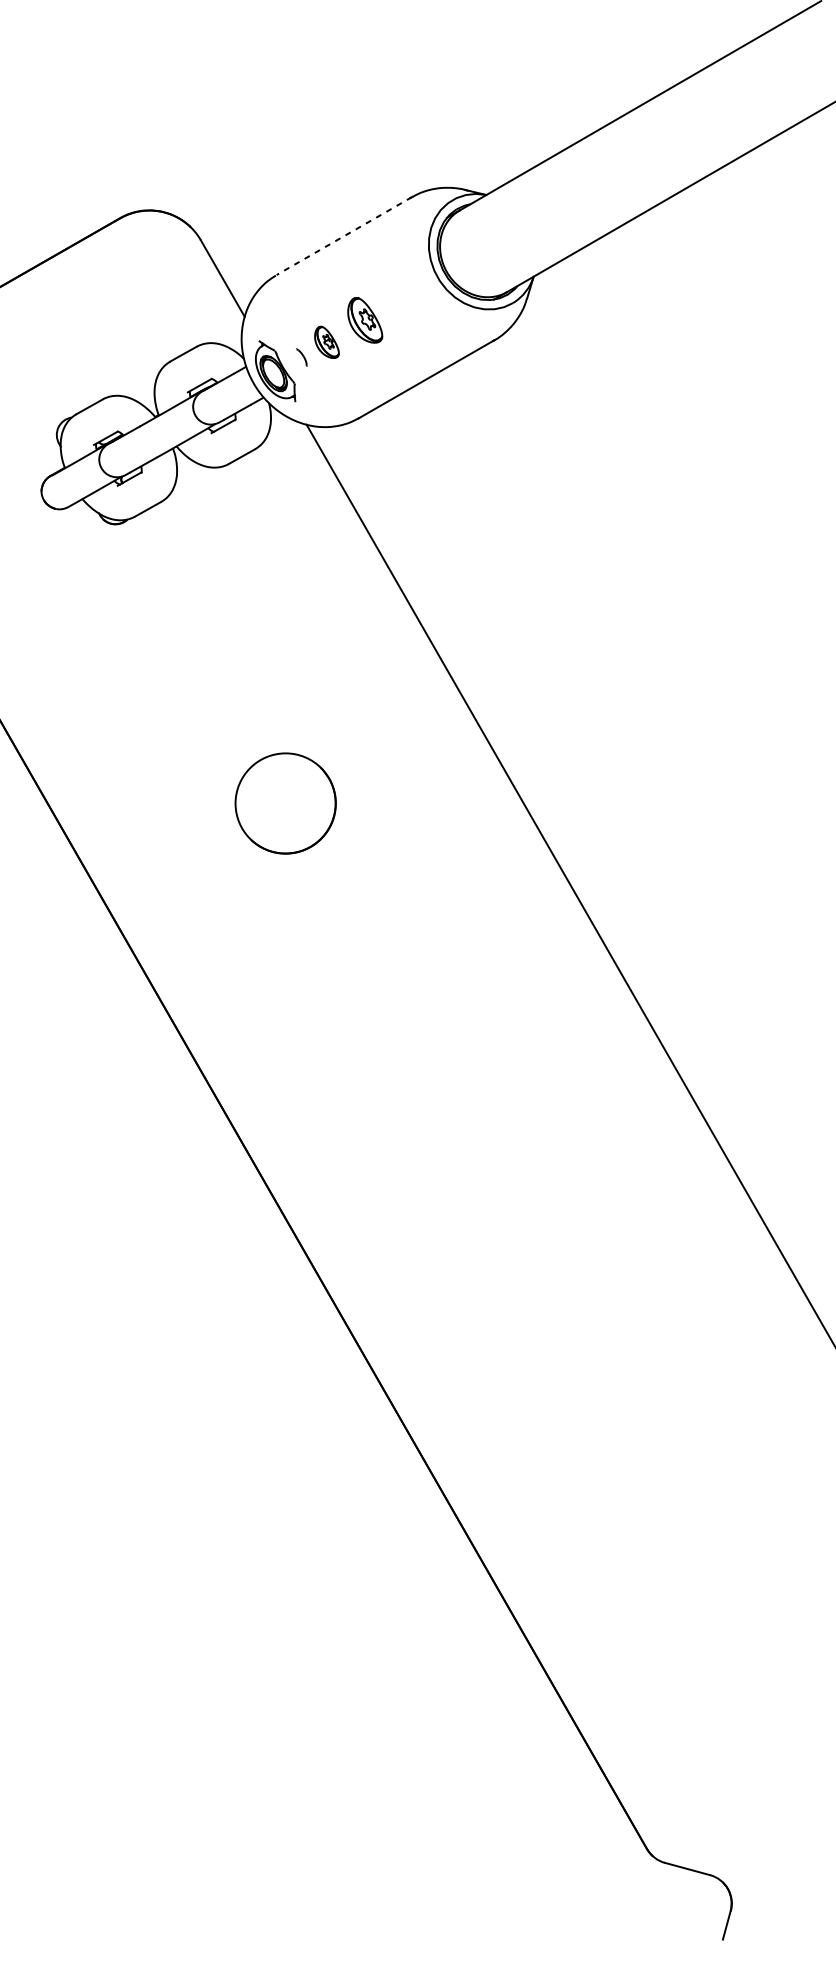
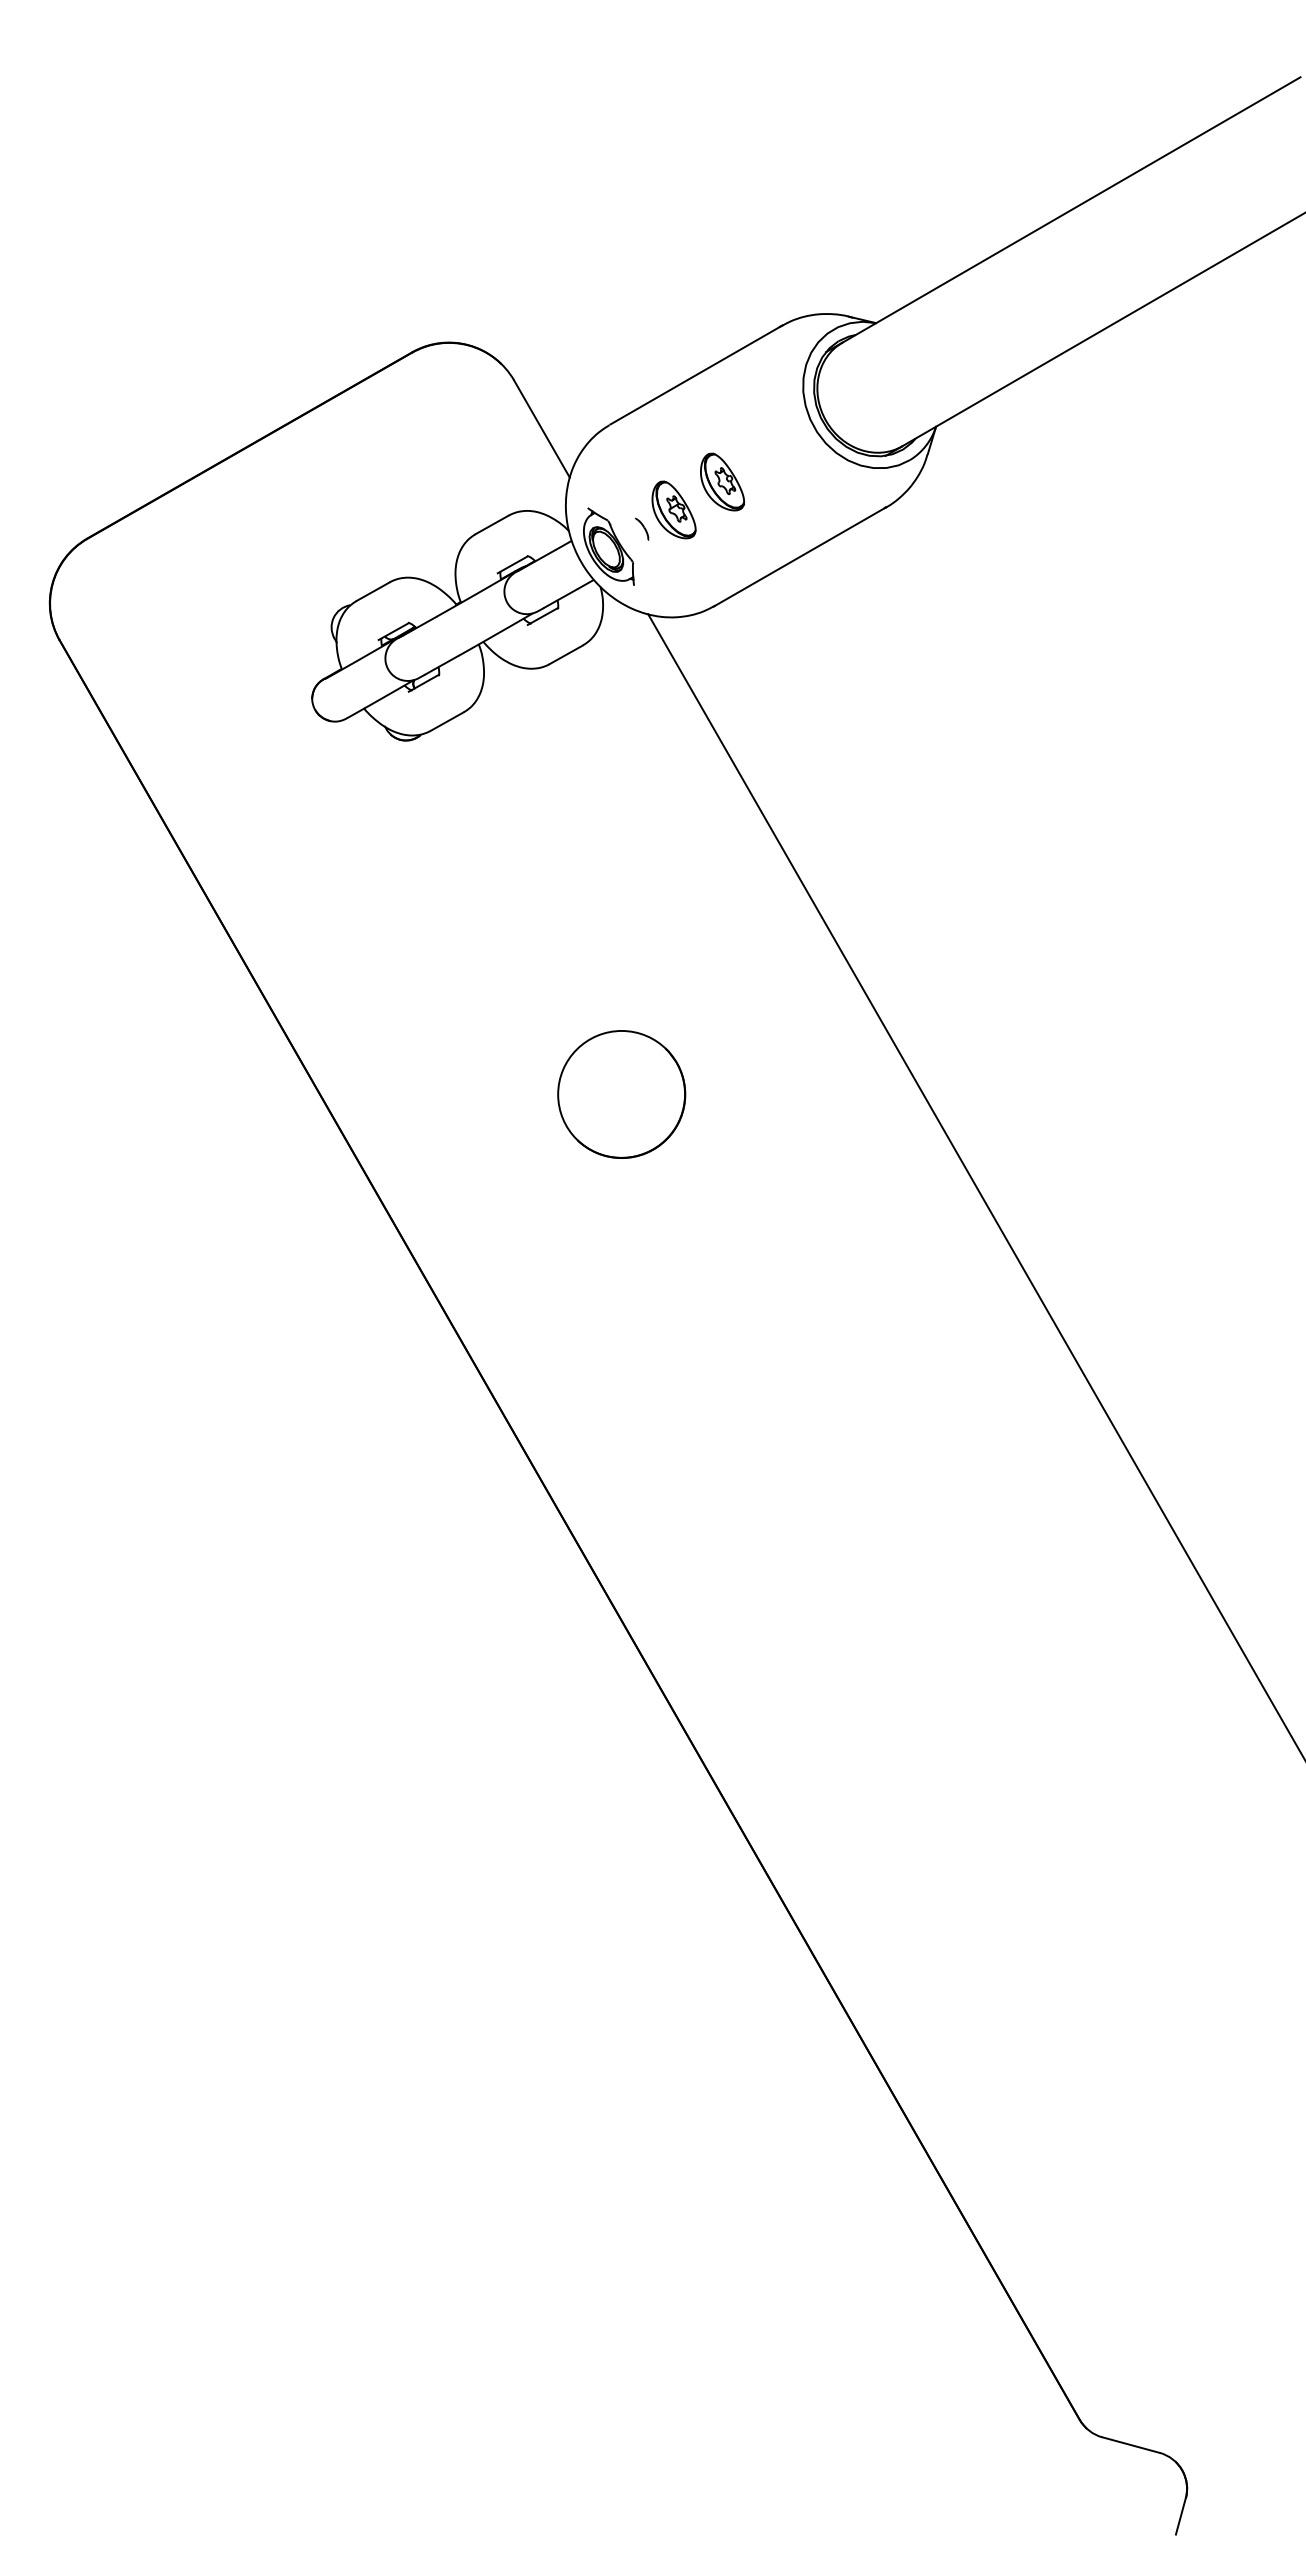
line: (344, 236) -> (696, 375), dashed -> solid
part: (326, 342) -> (673, 509), size x1.43

